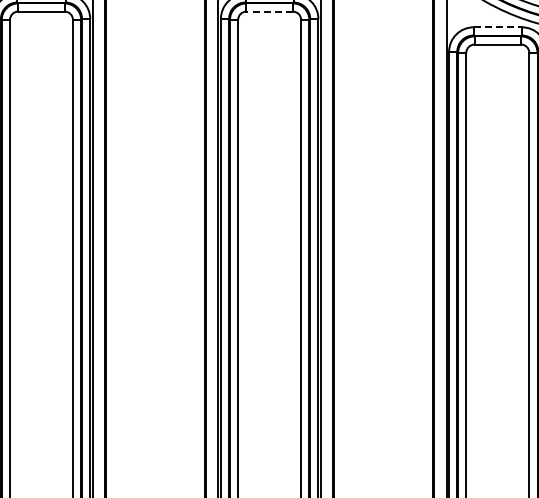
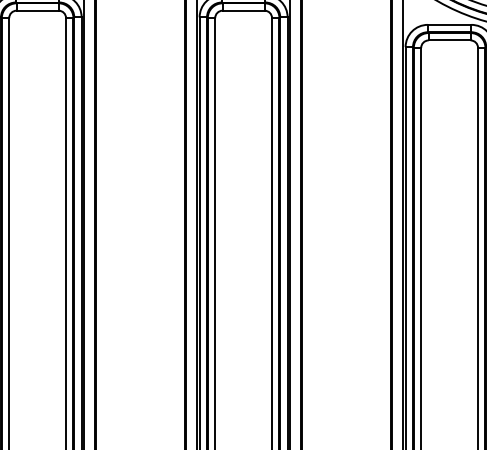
line: (269, 11) -> (243, 10), dashed -> solid
line: (498, 27) -> (450, 25), dashed -> solid

